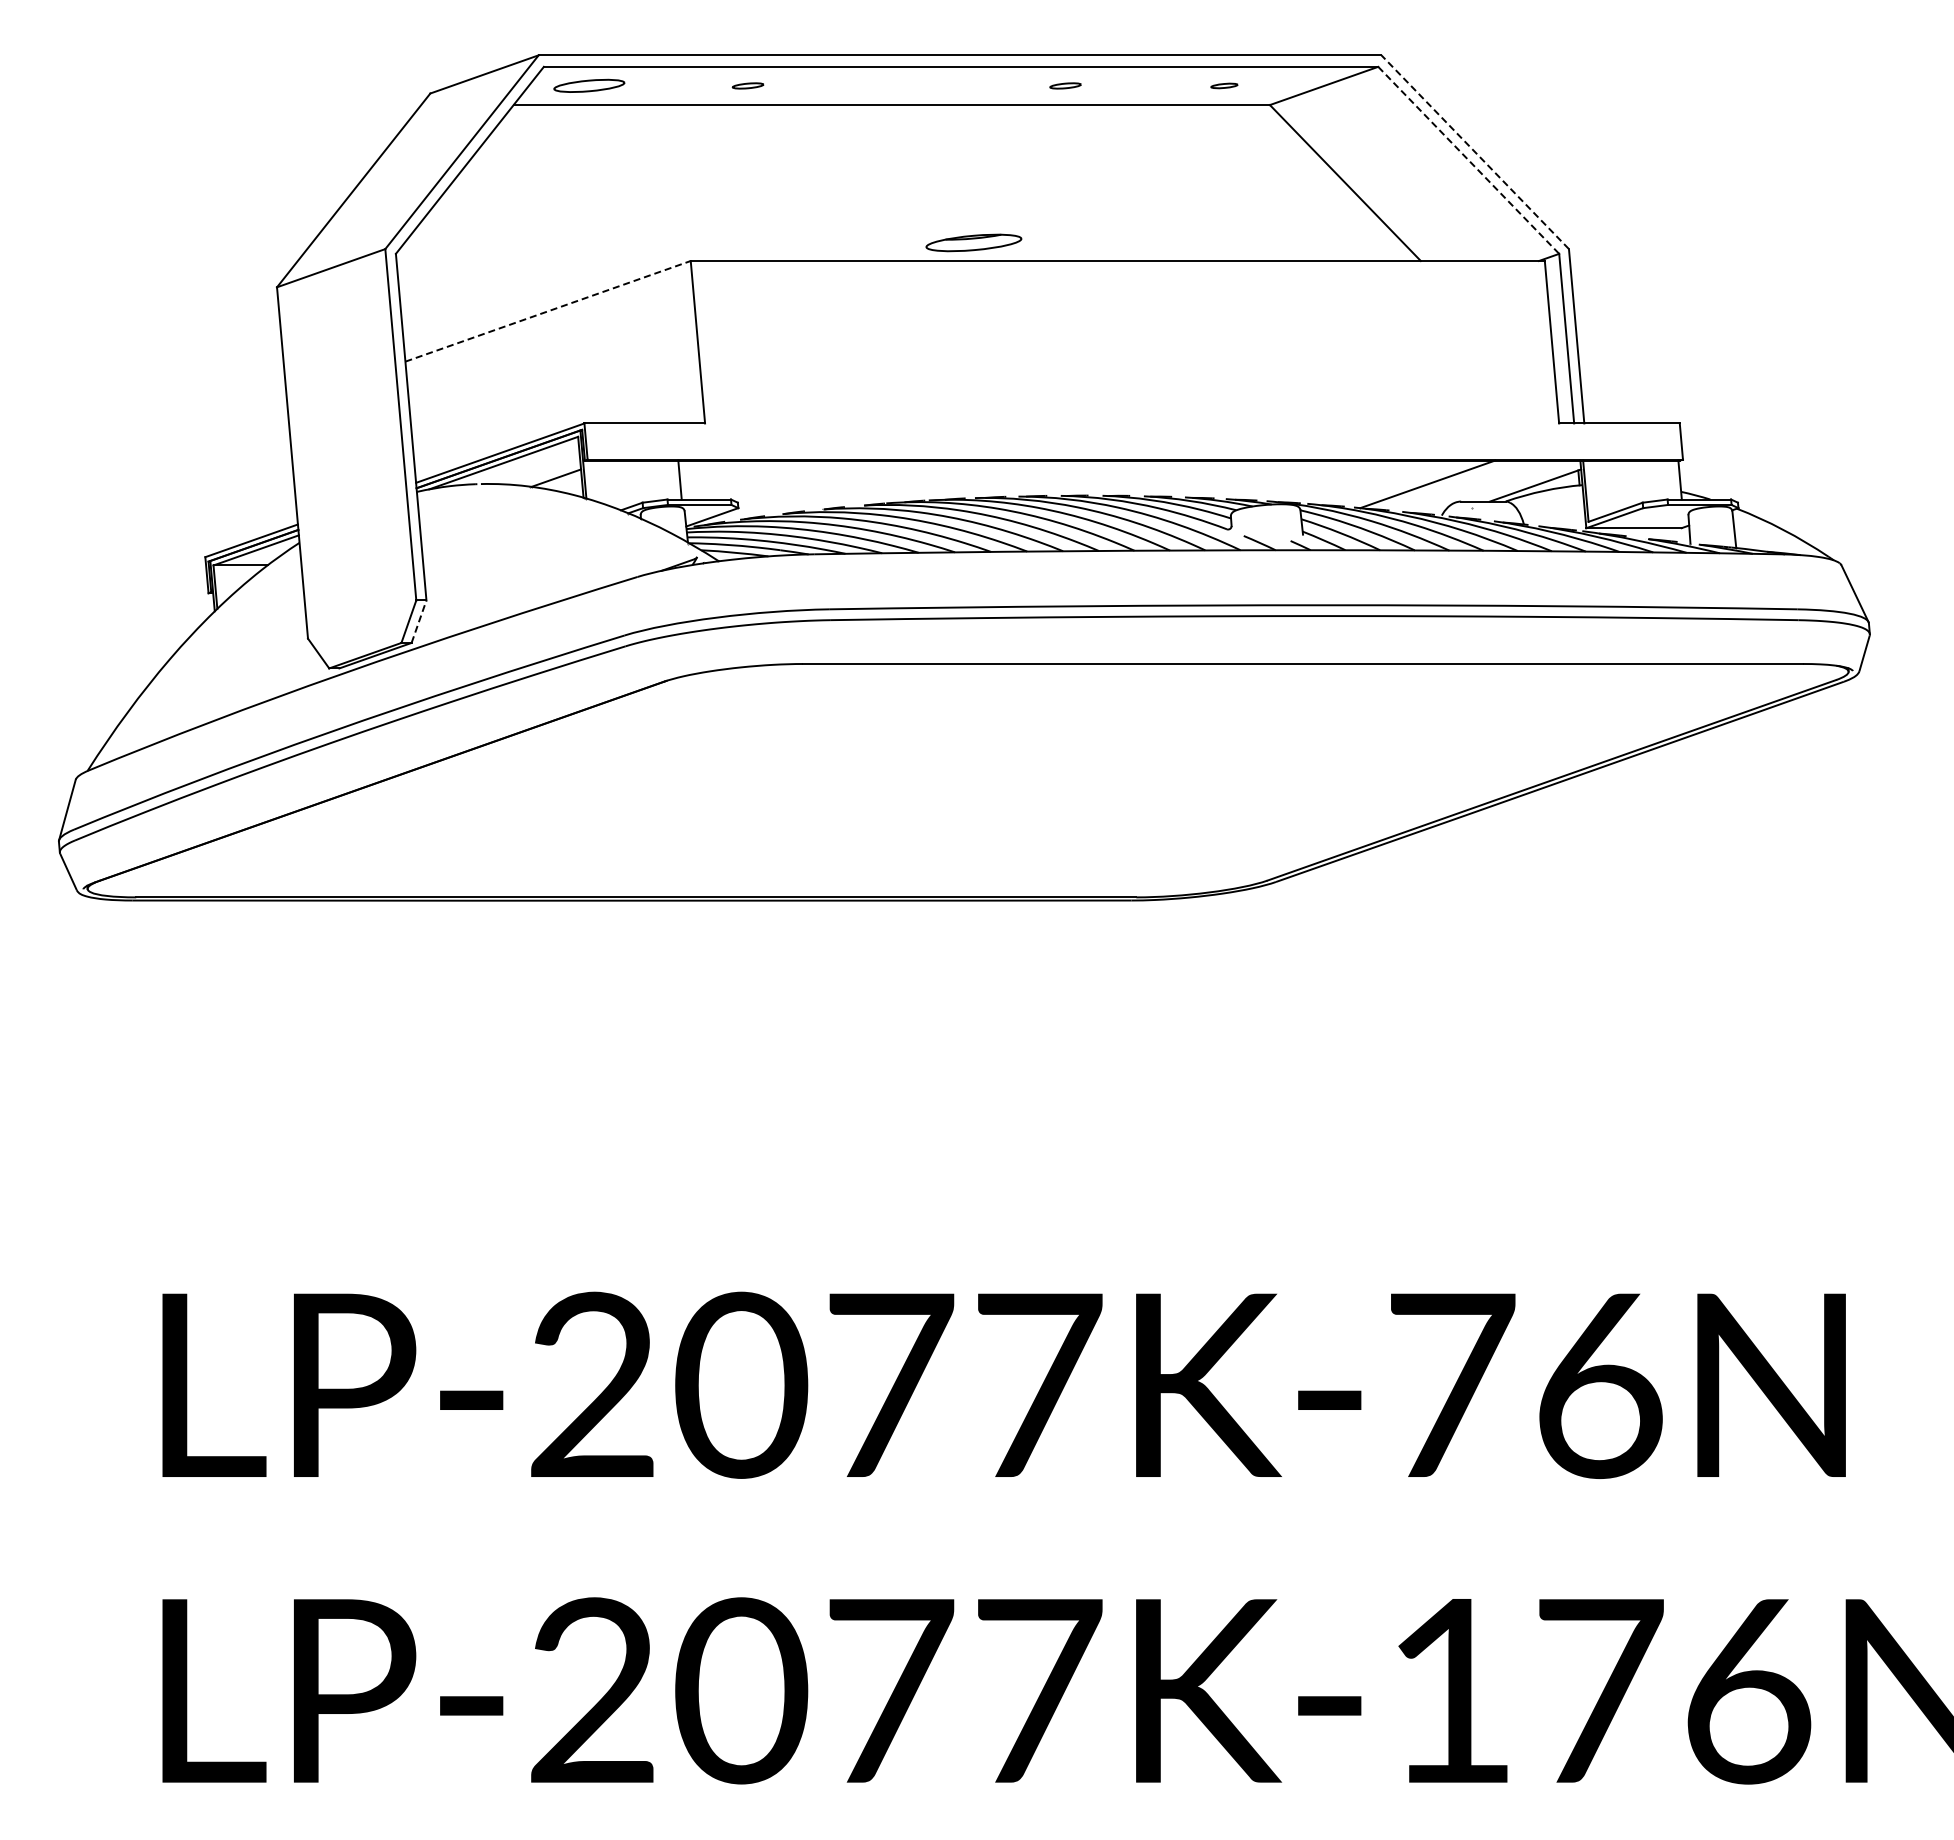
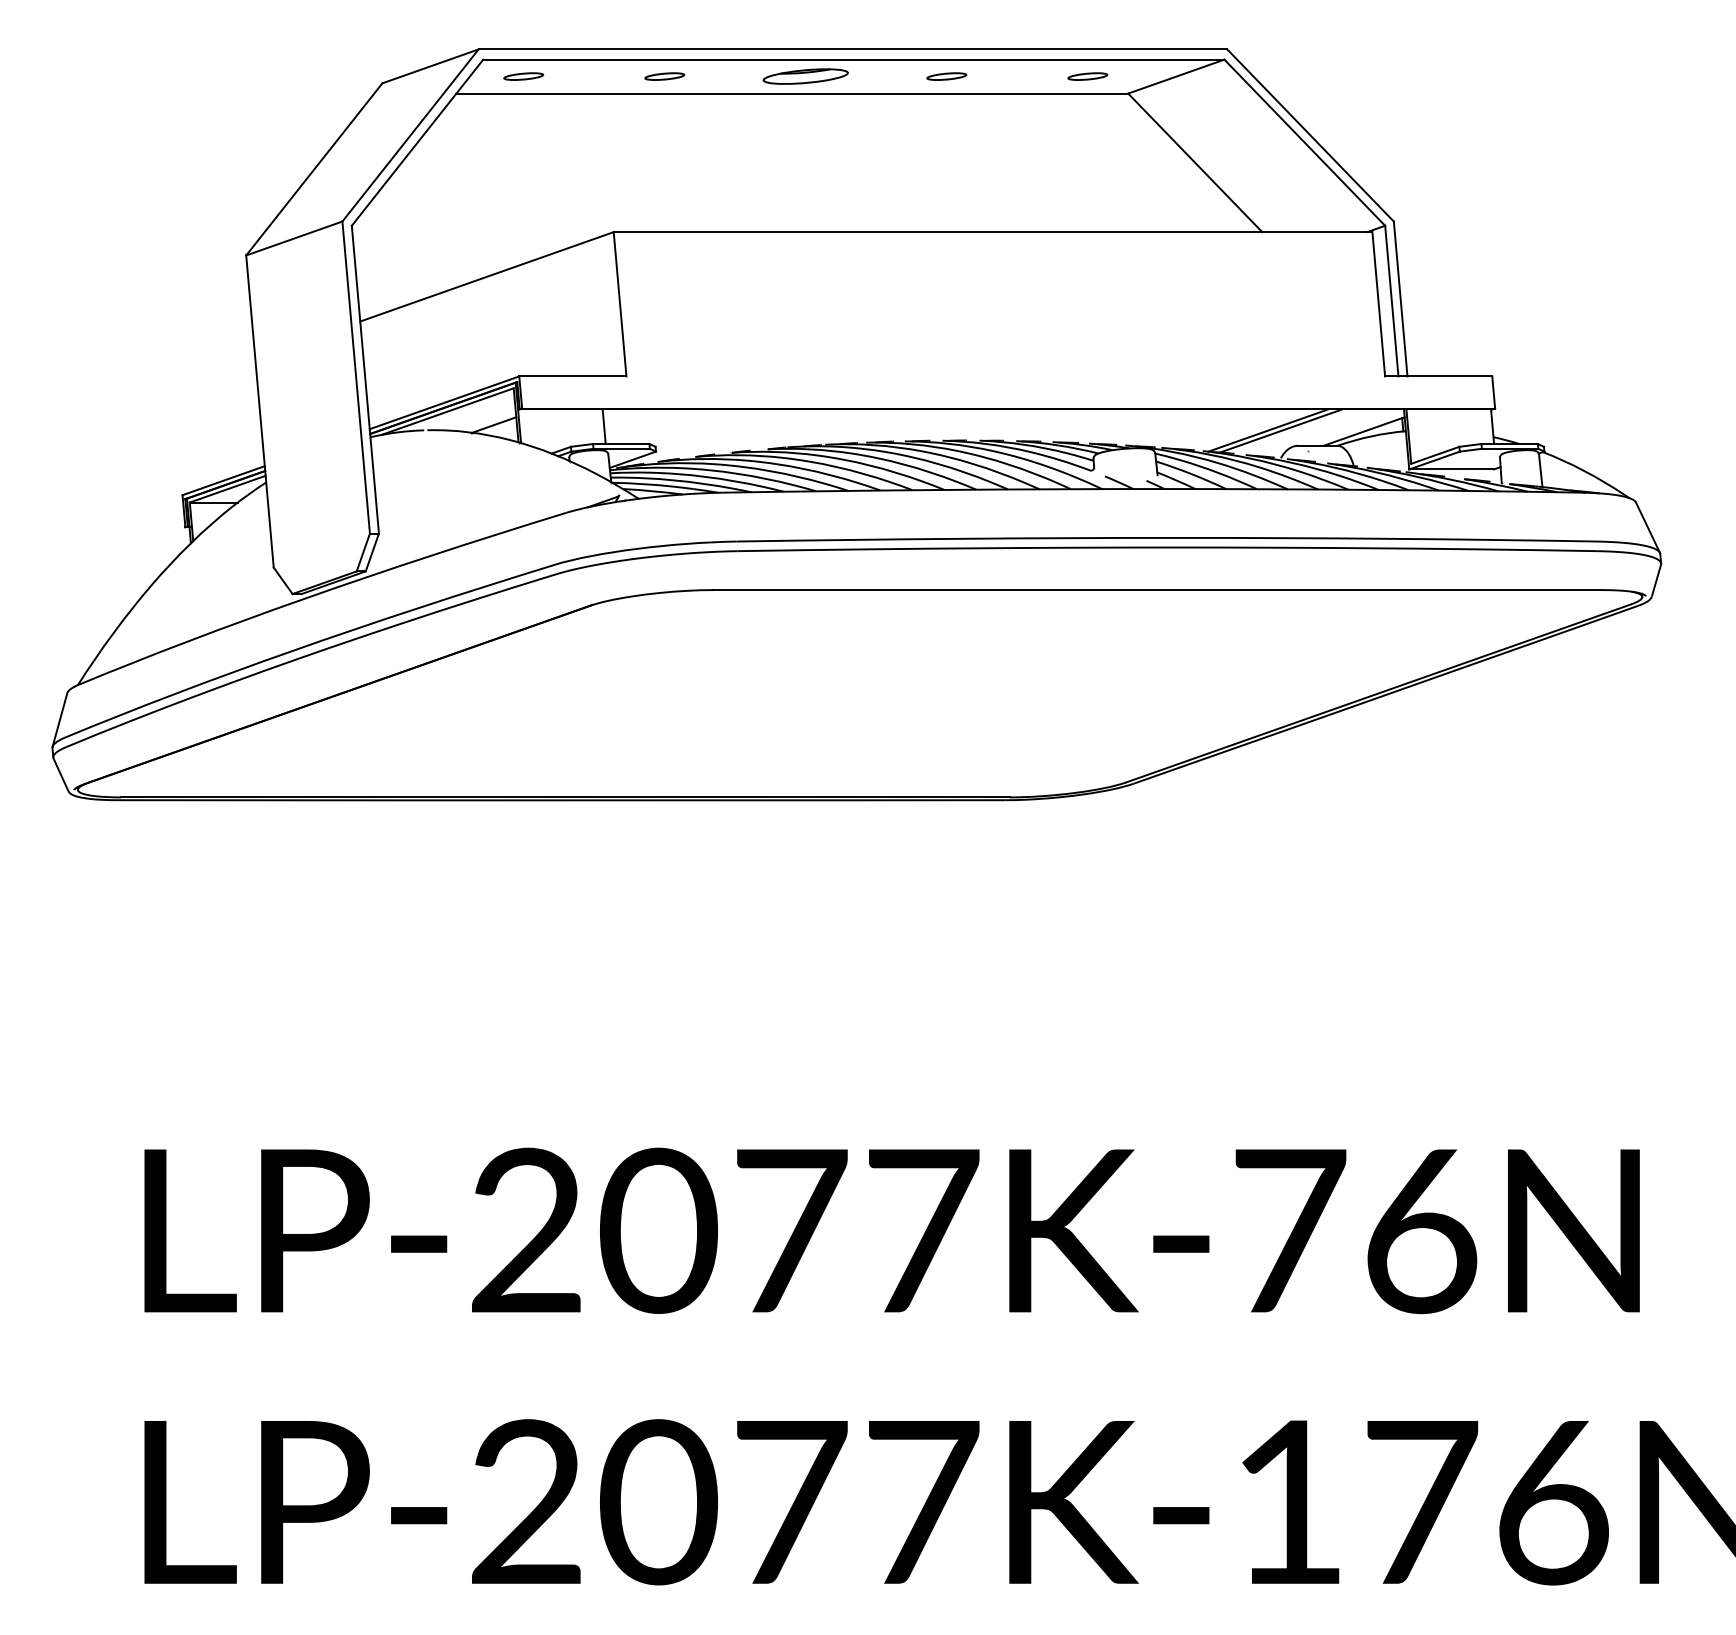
part: (589, 85) -> (523, 76), size x0.62
part: (747, 85) -> (664, 76), size x1.43
part: (1065, 85) -> (946, 76), size x1.43
part: (1224, 85) -> (1087, 76), size x1.67
line: (1475, 152) -> (1310, 135), dashed -> solid
line: (1469, 160) -> (1305, 142), dashed -> solid
part: (973, 242) -> (805, 76), moved
line: (548, 311) -> (487, 276), dashed -> solid
line: (1442, 484) -> (1281, 430), added
line: (419, 621) -> (372, 552), dashed -> solid

